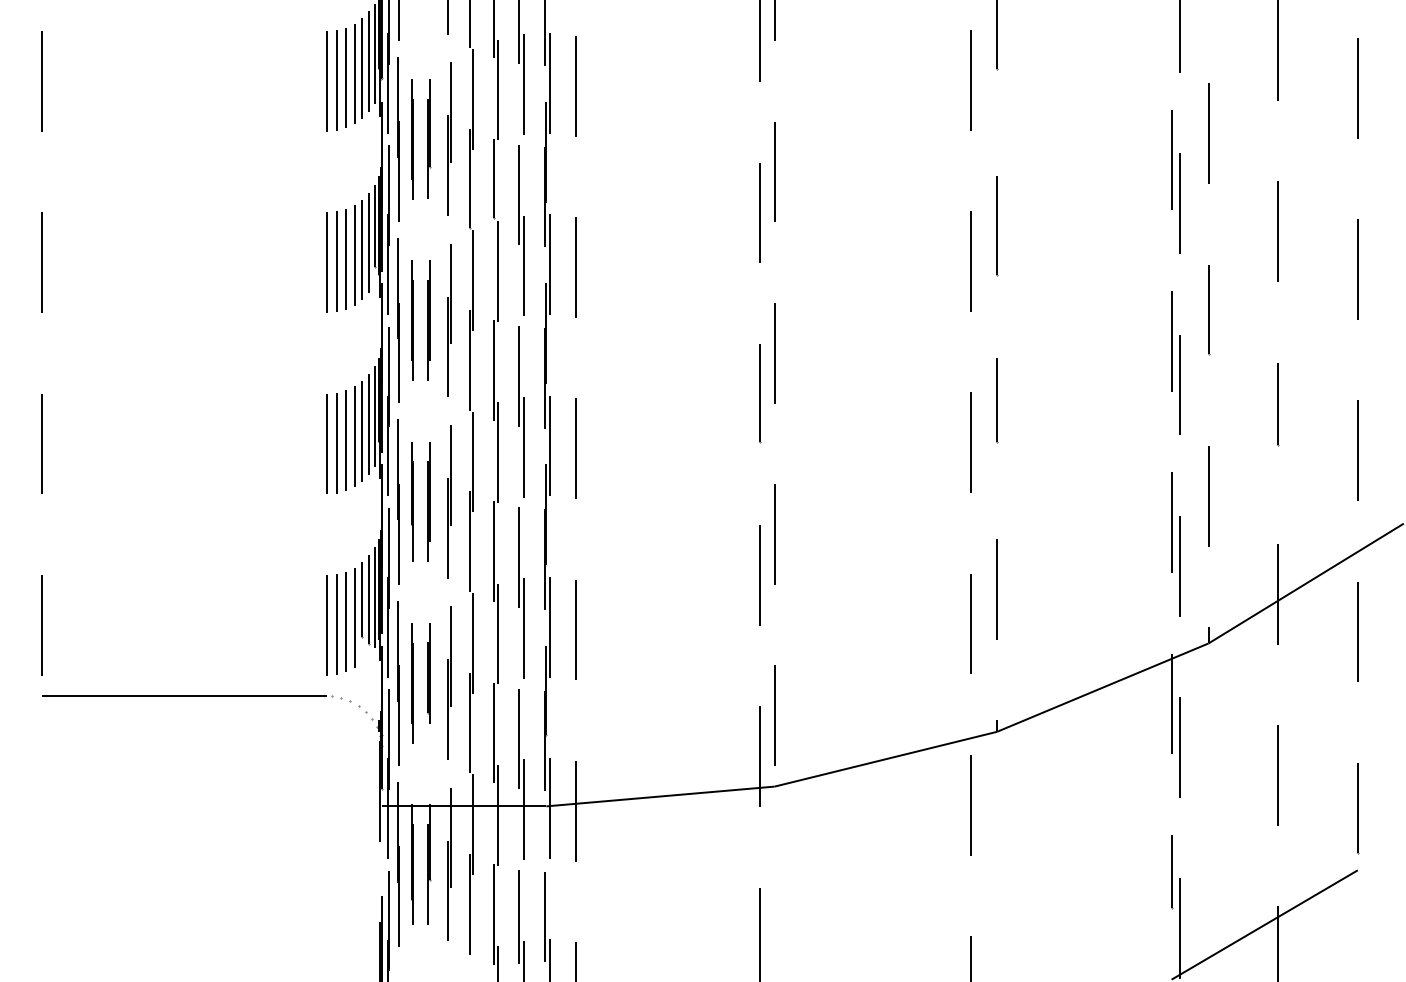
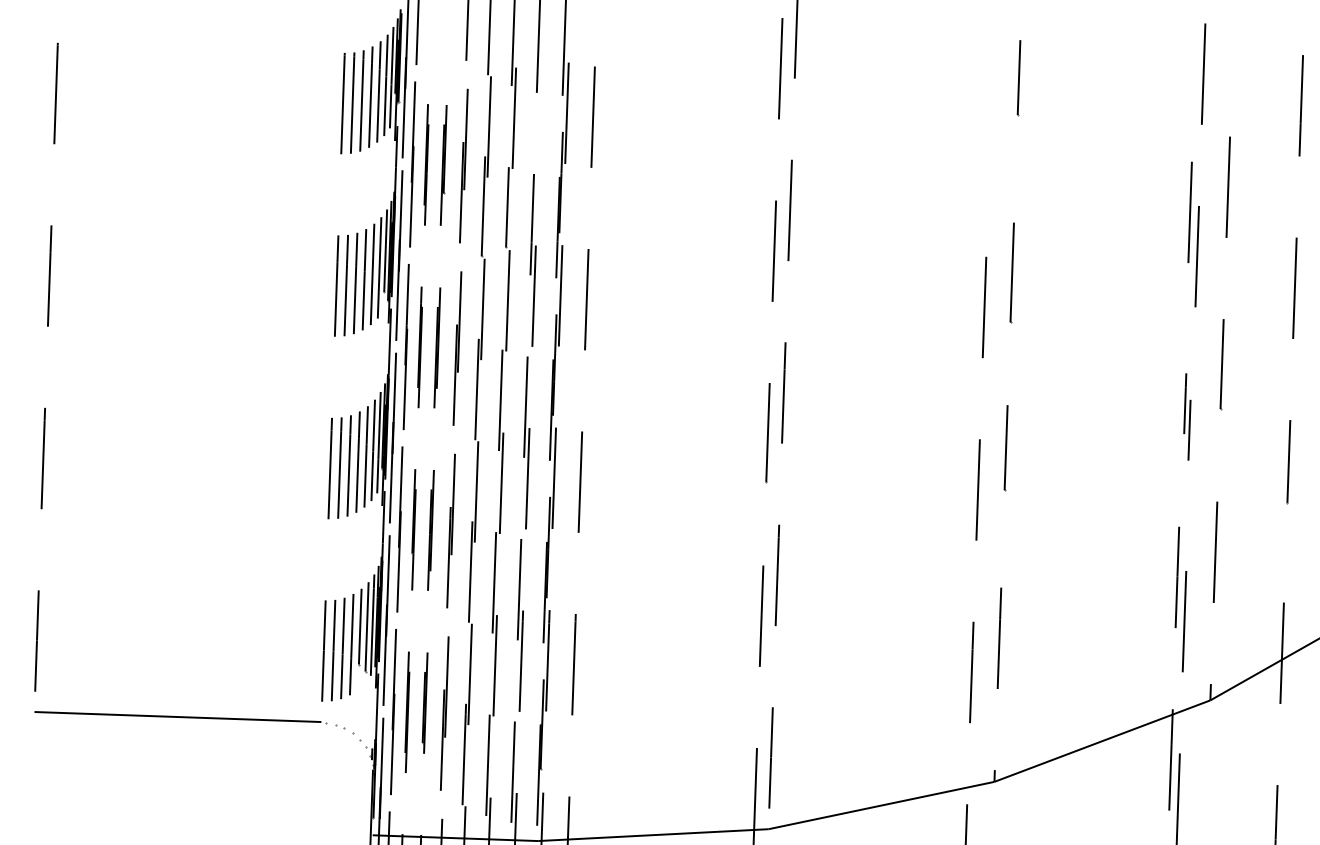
line: (970, 79) -> (990, 124), removed
line: (523, 84) -> (540, 113), removed
part: (1175, 362) -> (1186, 416), size x0.6

